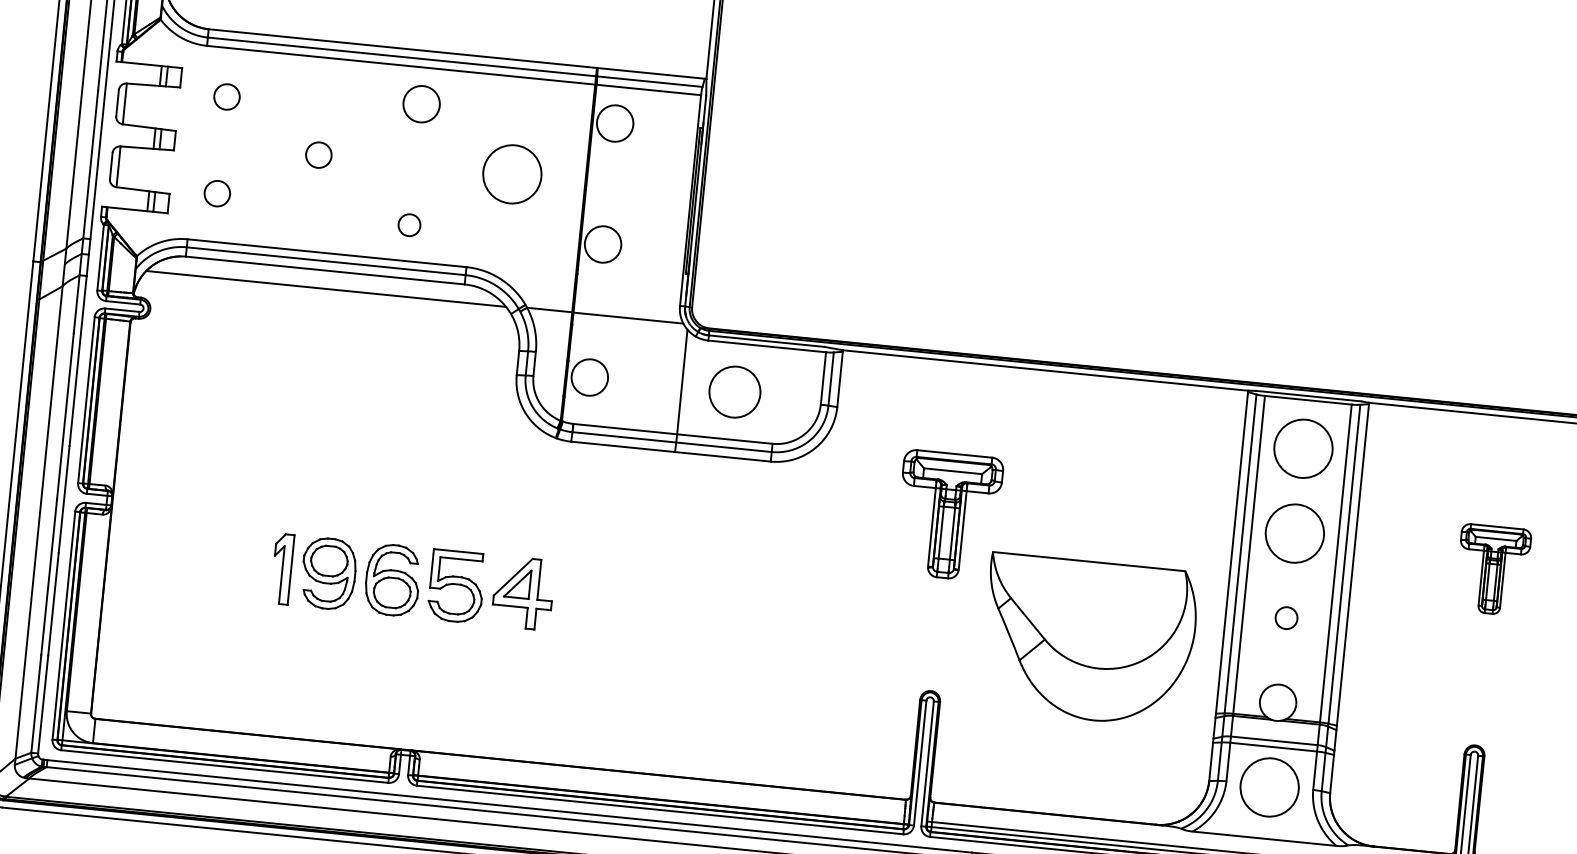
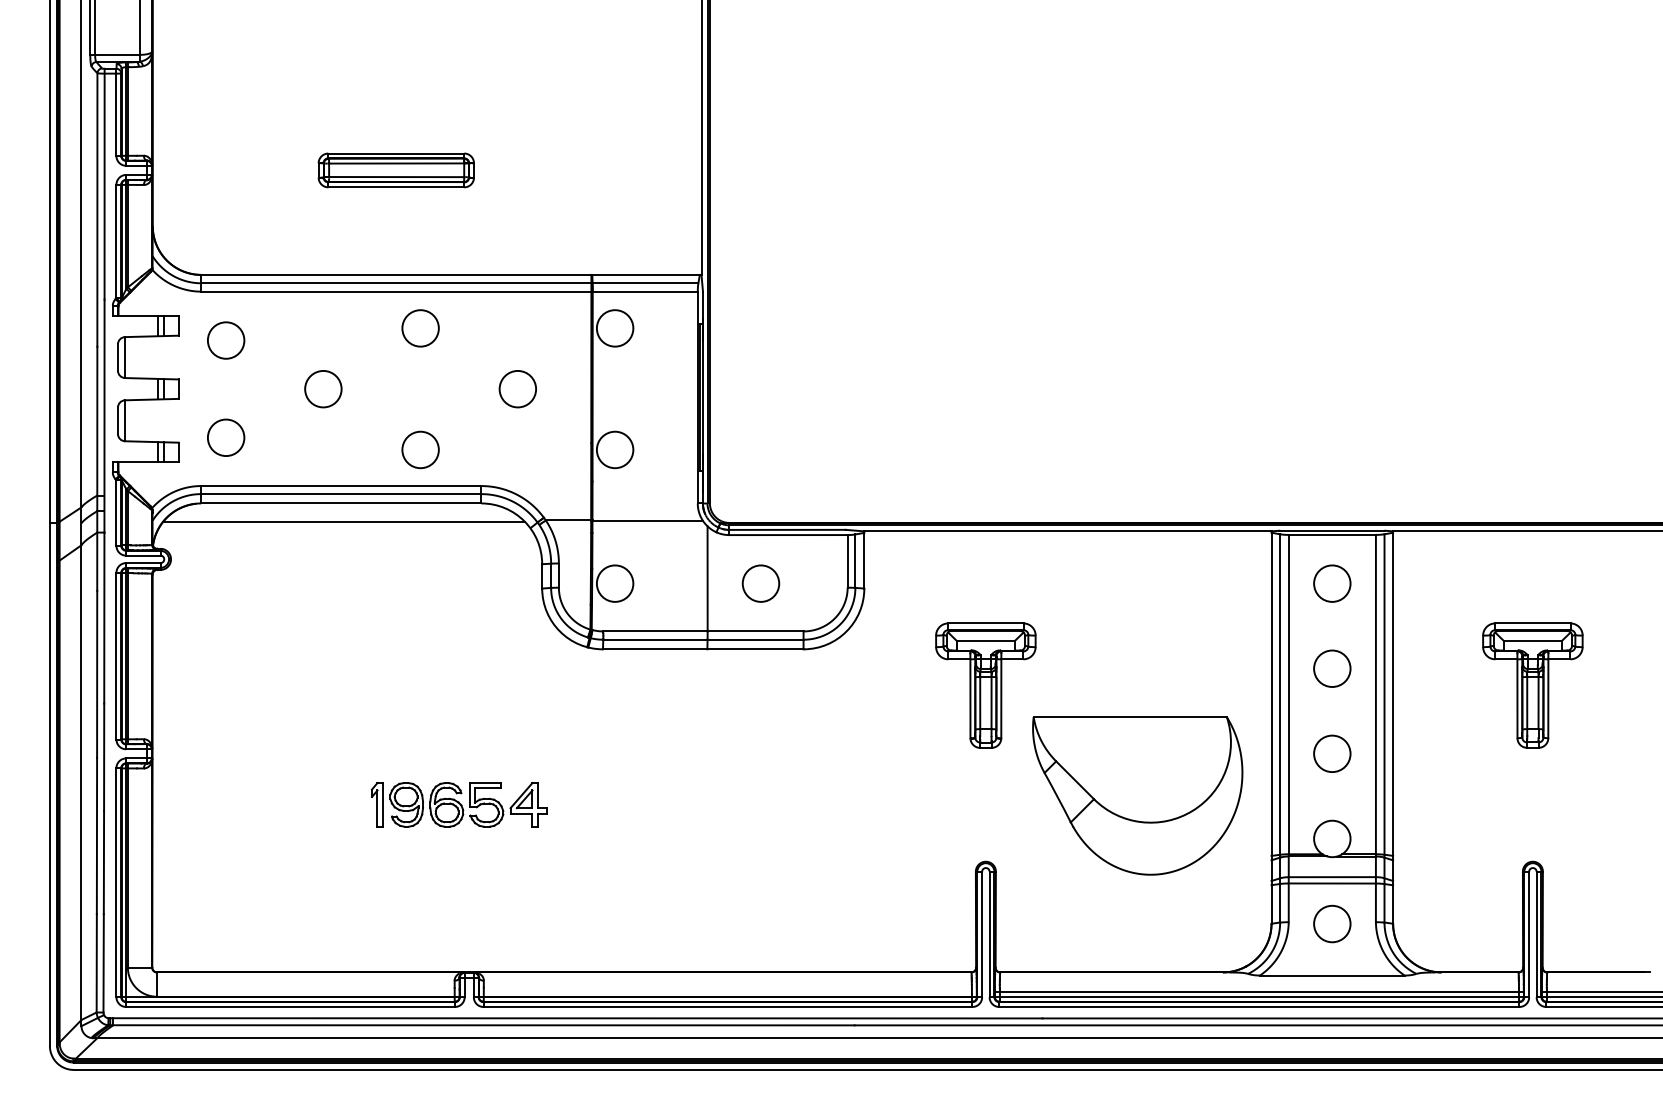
circle: (227, 96) -> (226, 340), size x1.43
circle: (318, 155) -> (323, 389), size x1.43
circle: (512, 173) -> (517, 388), size x0.62
circle: (217, 193) -> (226, 437), size x1.43
circle: (409, 224) -> (420, 449), size x1.67
circle: (734, 391) -> (760, 583), size x0.71
circle: (1303, 448) -> (1332, 583), size x0.62
circle: (1295, 533) -> (1332, 668), size x0.62
part: (1492, 570) -> (1532, 685), size x1.43
part: (413, 581) -> (459, 804), size x0.62
circle: (1286, 617) -> (1332, 753), size x1.67
circle: (1269, 786) -> (1332, 923), size x0.62

